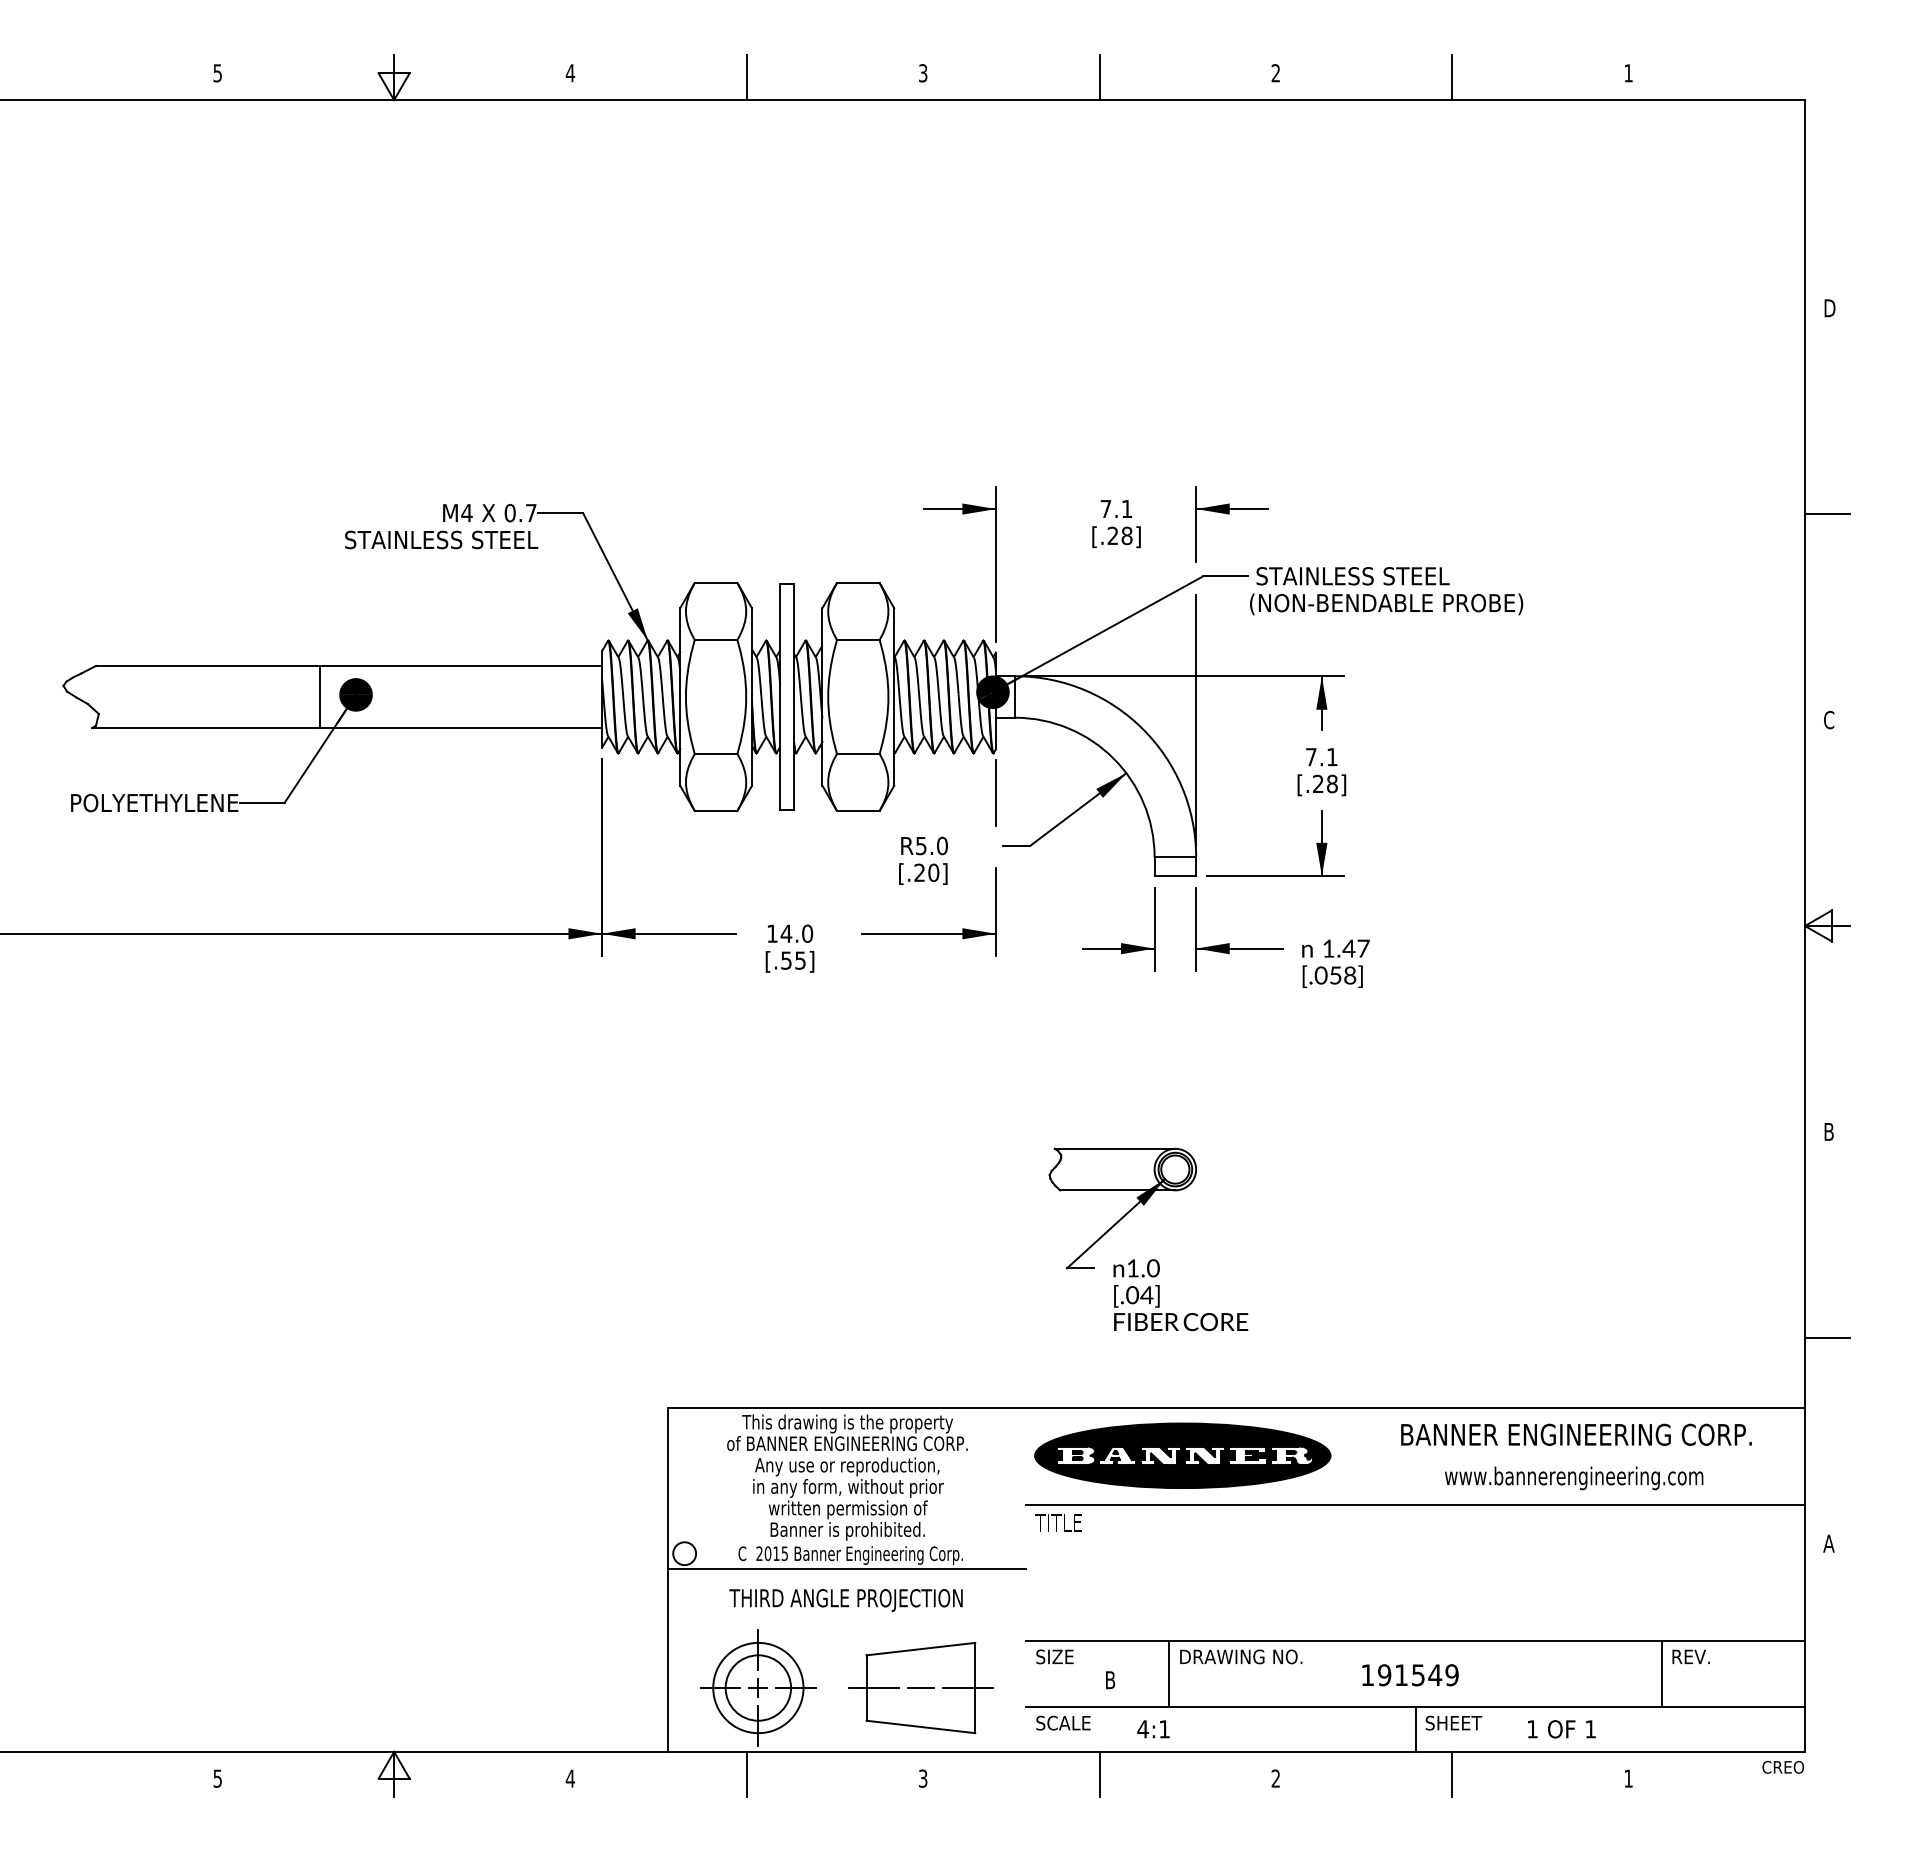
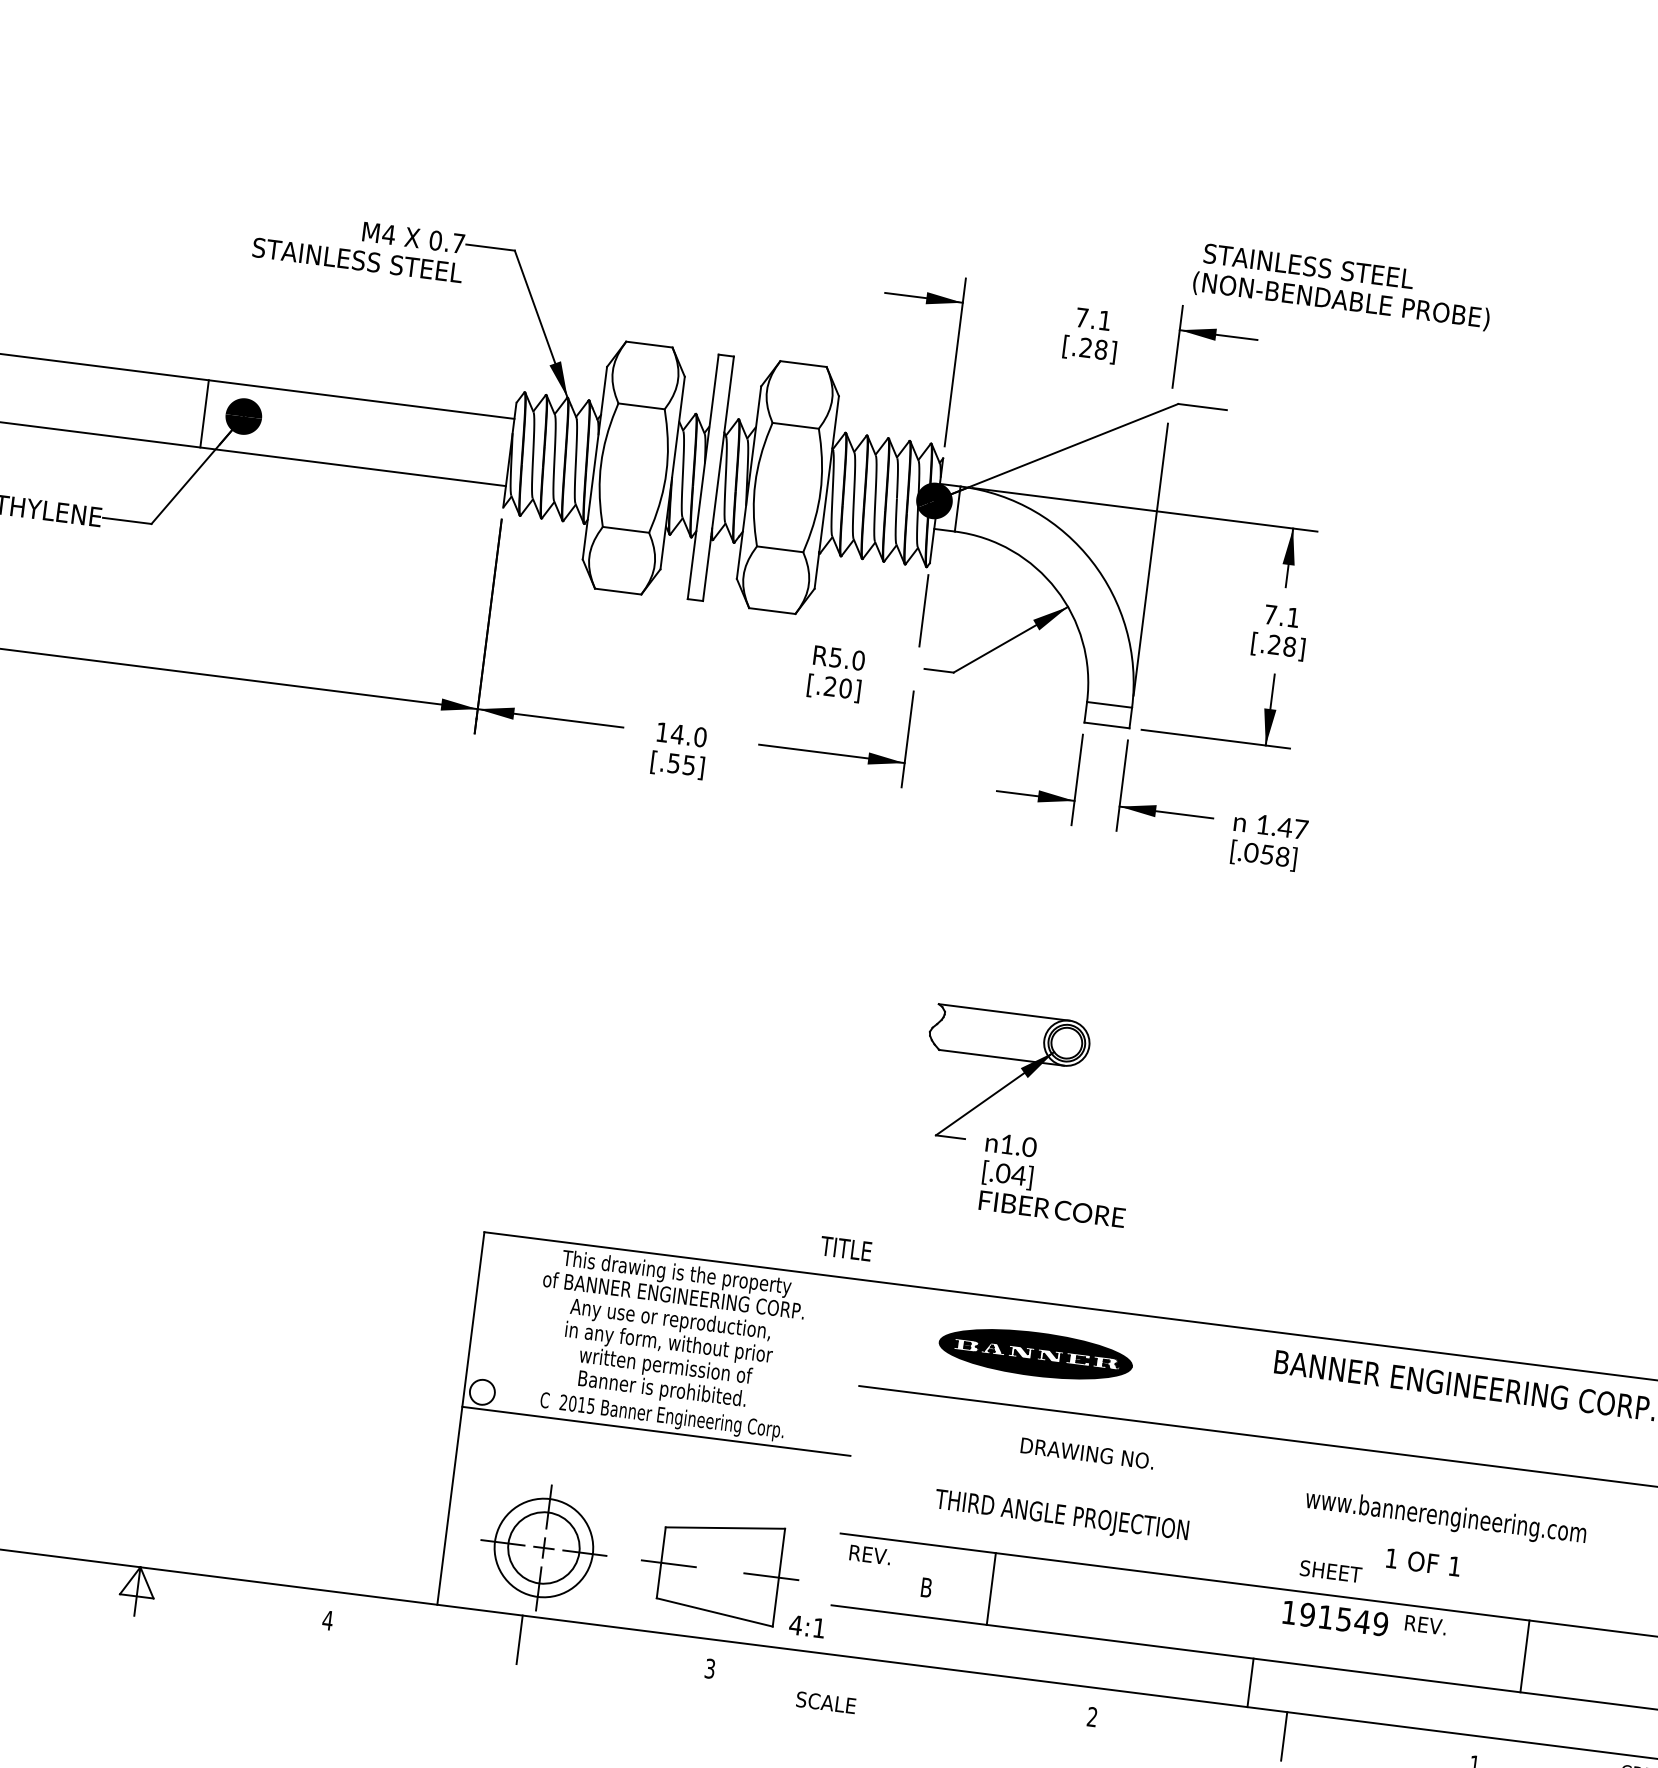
text: (1386, 591) -> (1343, 287), moved
part: (1182, 1455) -> (1035, 1354), size x0.6
text: (1574, 1478) -> (1446, 1518), moved
text: (1058, 1522) -> (846, 1248), moved
text: (845, 1600) -> (1061, 1516), moved
text: (1055, 1656) -> (870, 1554), SIZE -> REV.
text: (1241, 1656) -> (1087, 1453), moved
text: (1690, 1656) -> (1425, 1624), moved
text: (1410, 1675) -> (1335, 1618), moved
line: (920, 1688) -> (719, 1570), removed
text: (1063, 1722) -> (826, 1701), moved
text: (1453, 1722) -> (1330, 1570), moved
text: (1153, 1729) -> (807, 1626), moved
text: (1561, 1729) -> (1423, 1562), moved
line: (1099, 1773) -> (901, 1687), removed

